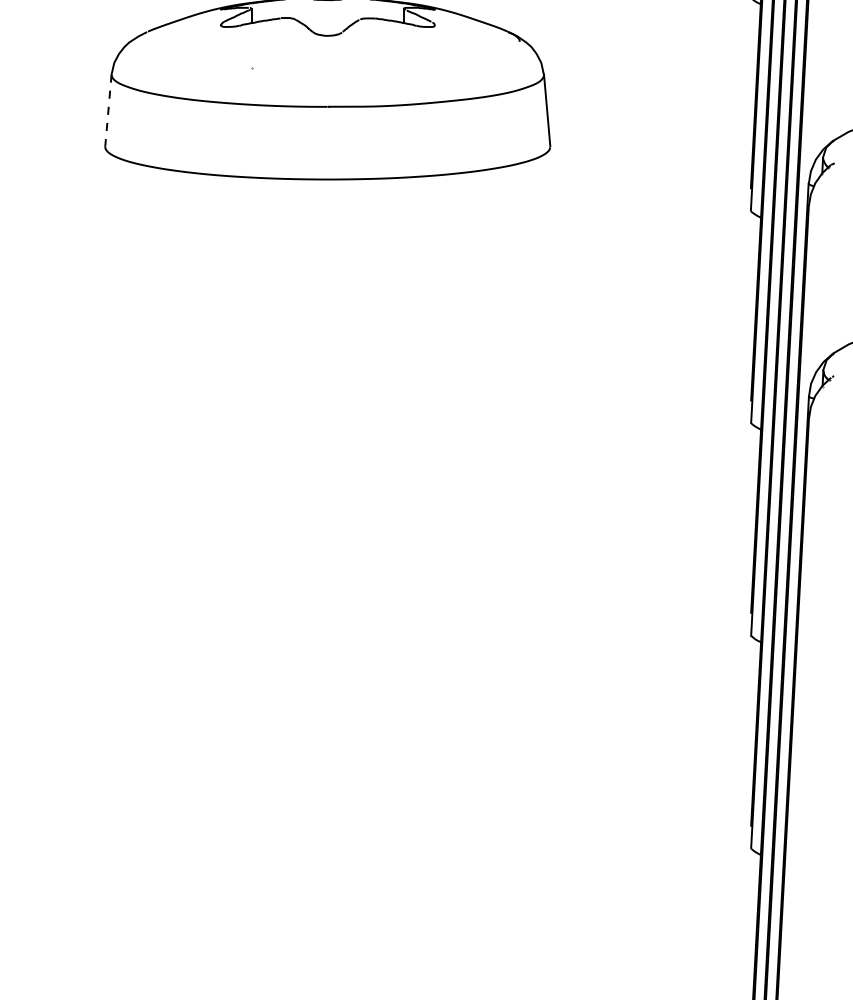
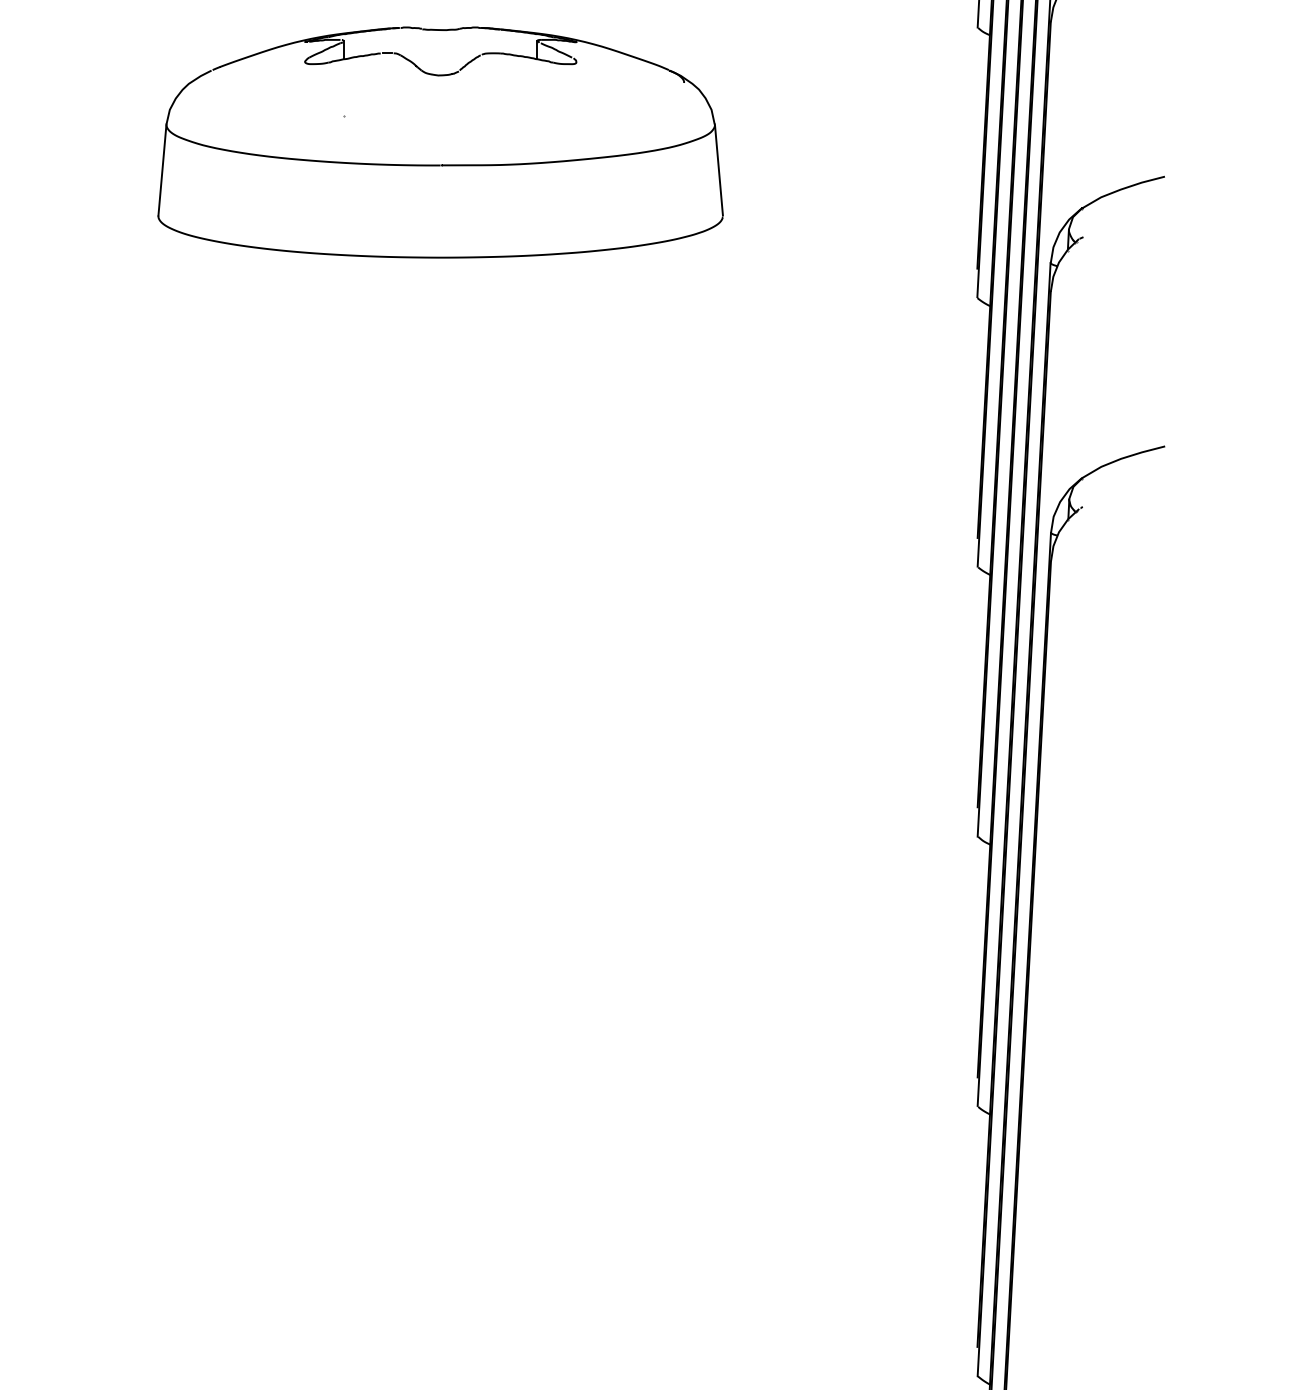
line: (108, 110) -> (162, 170), dashed -> solid

